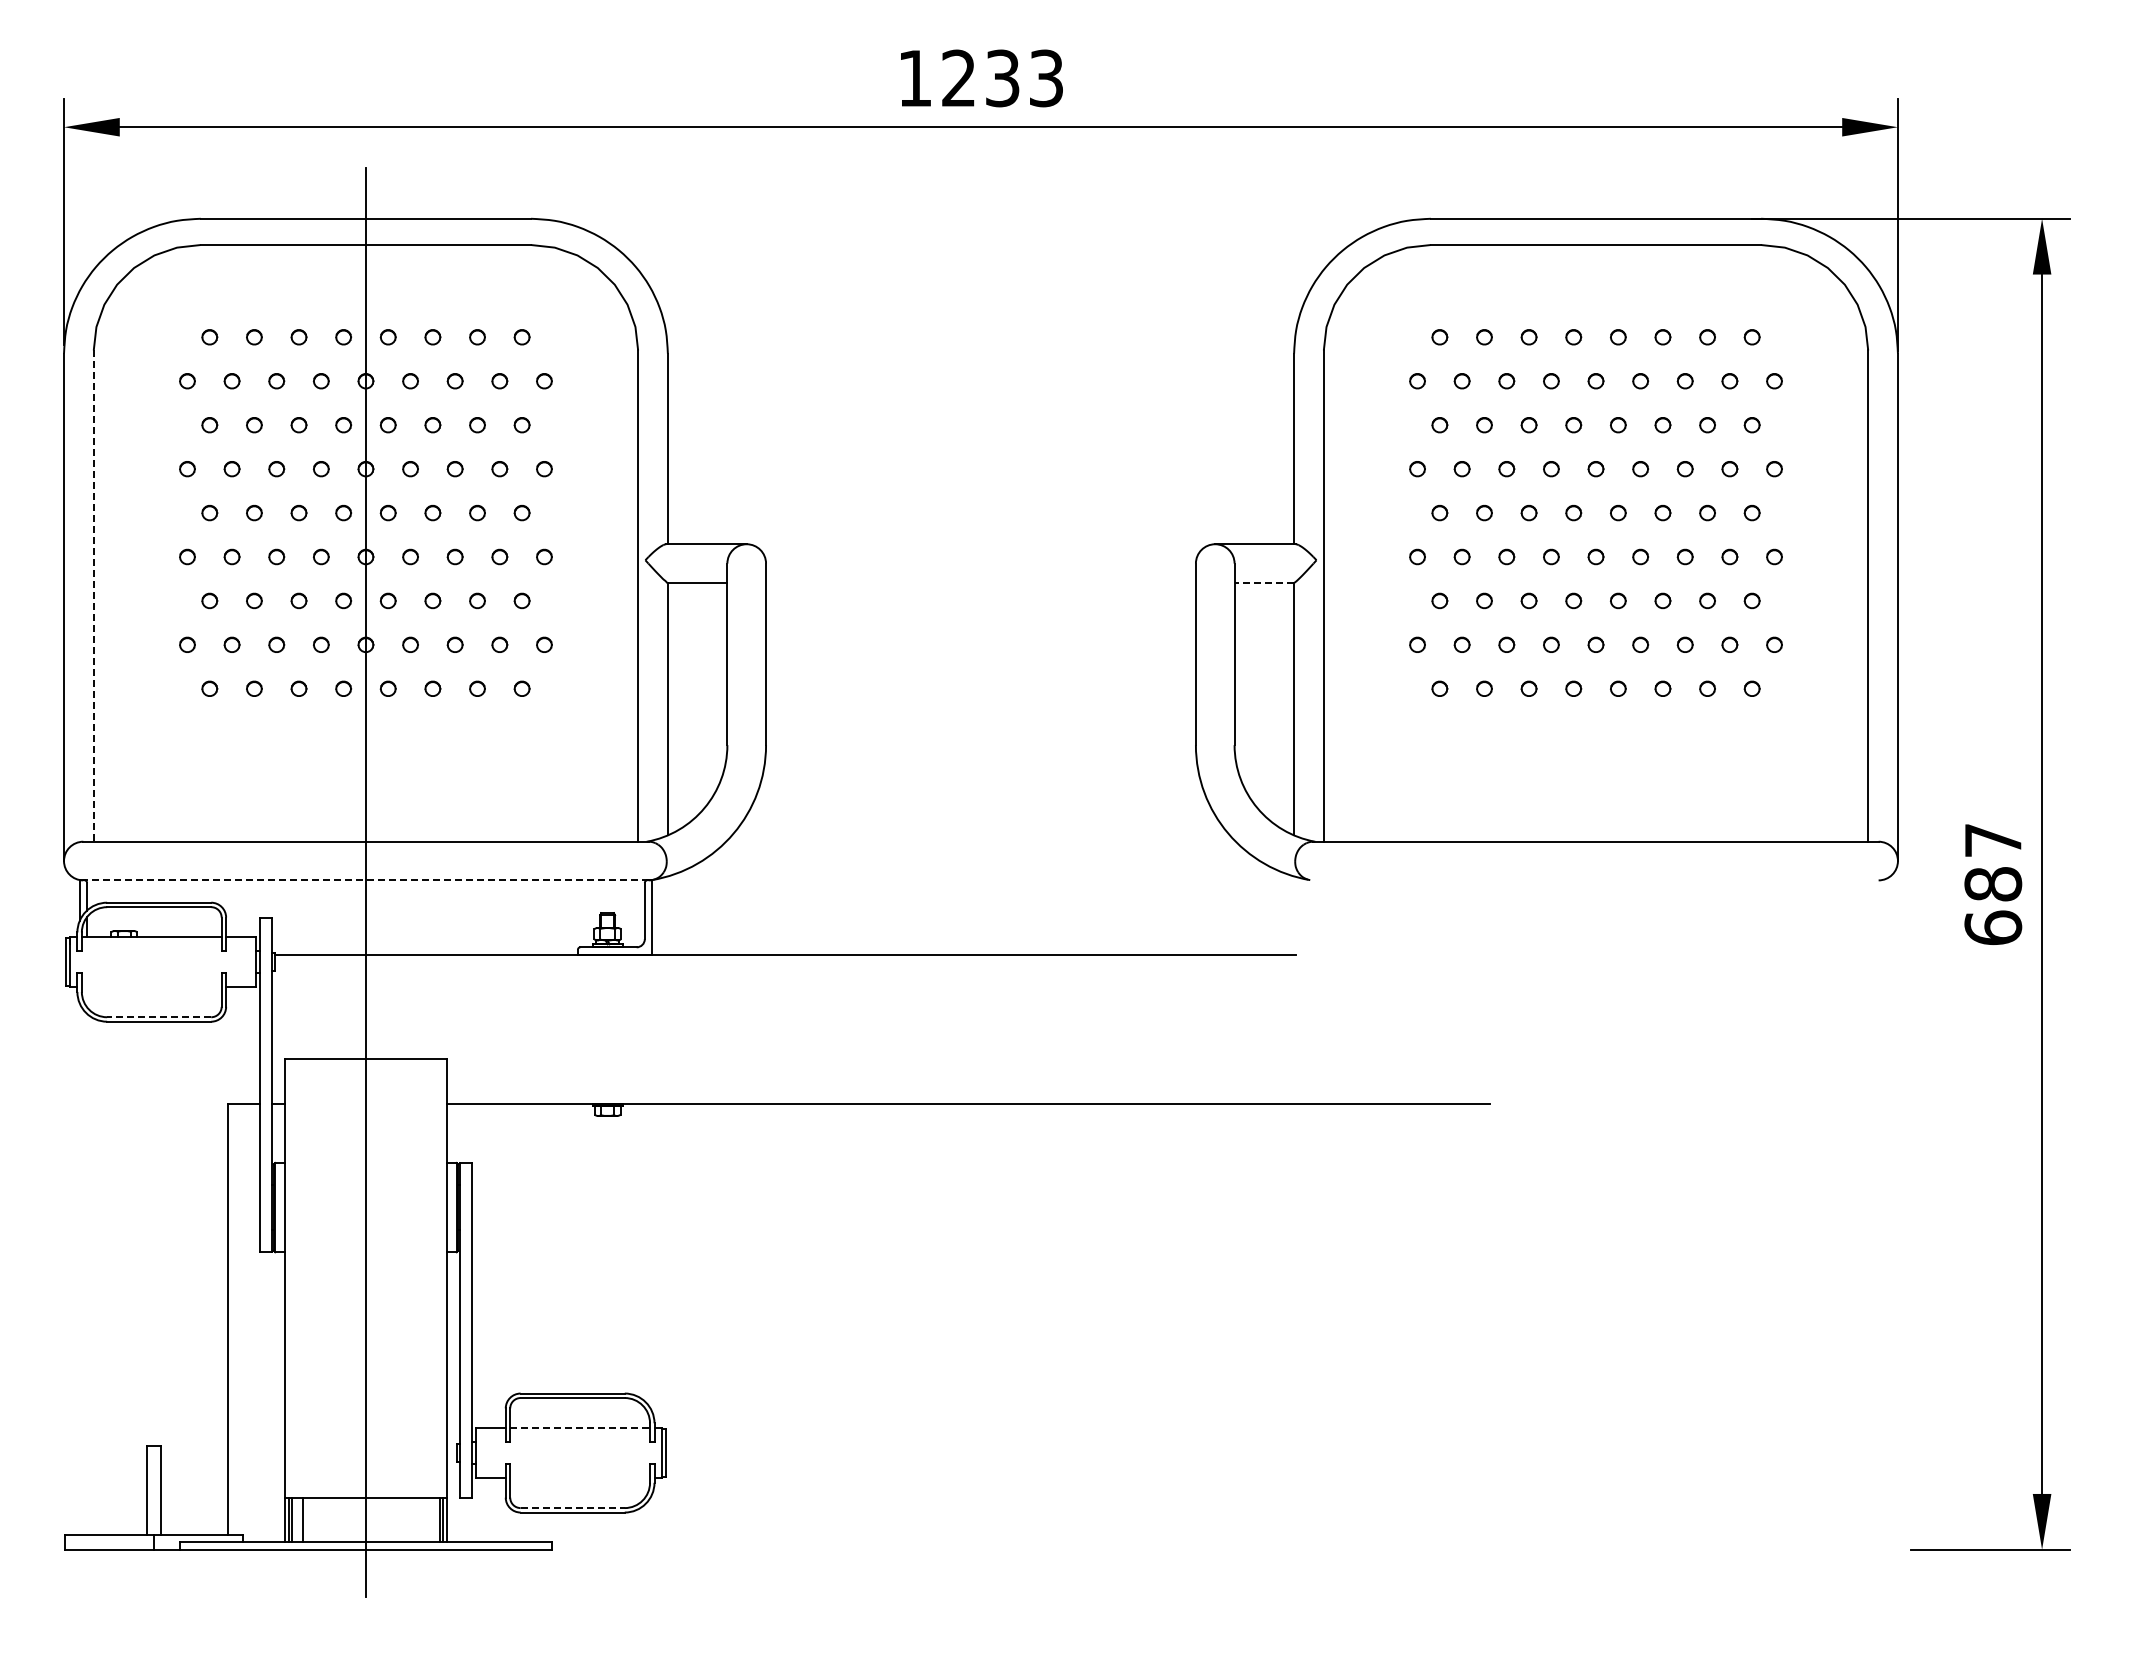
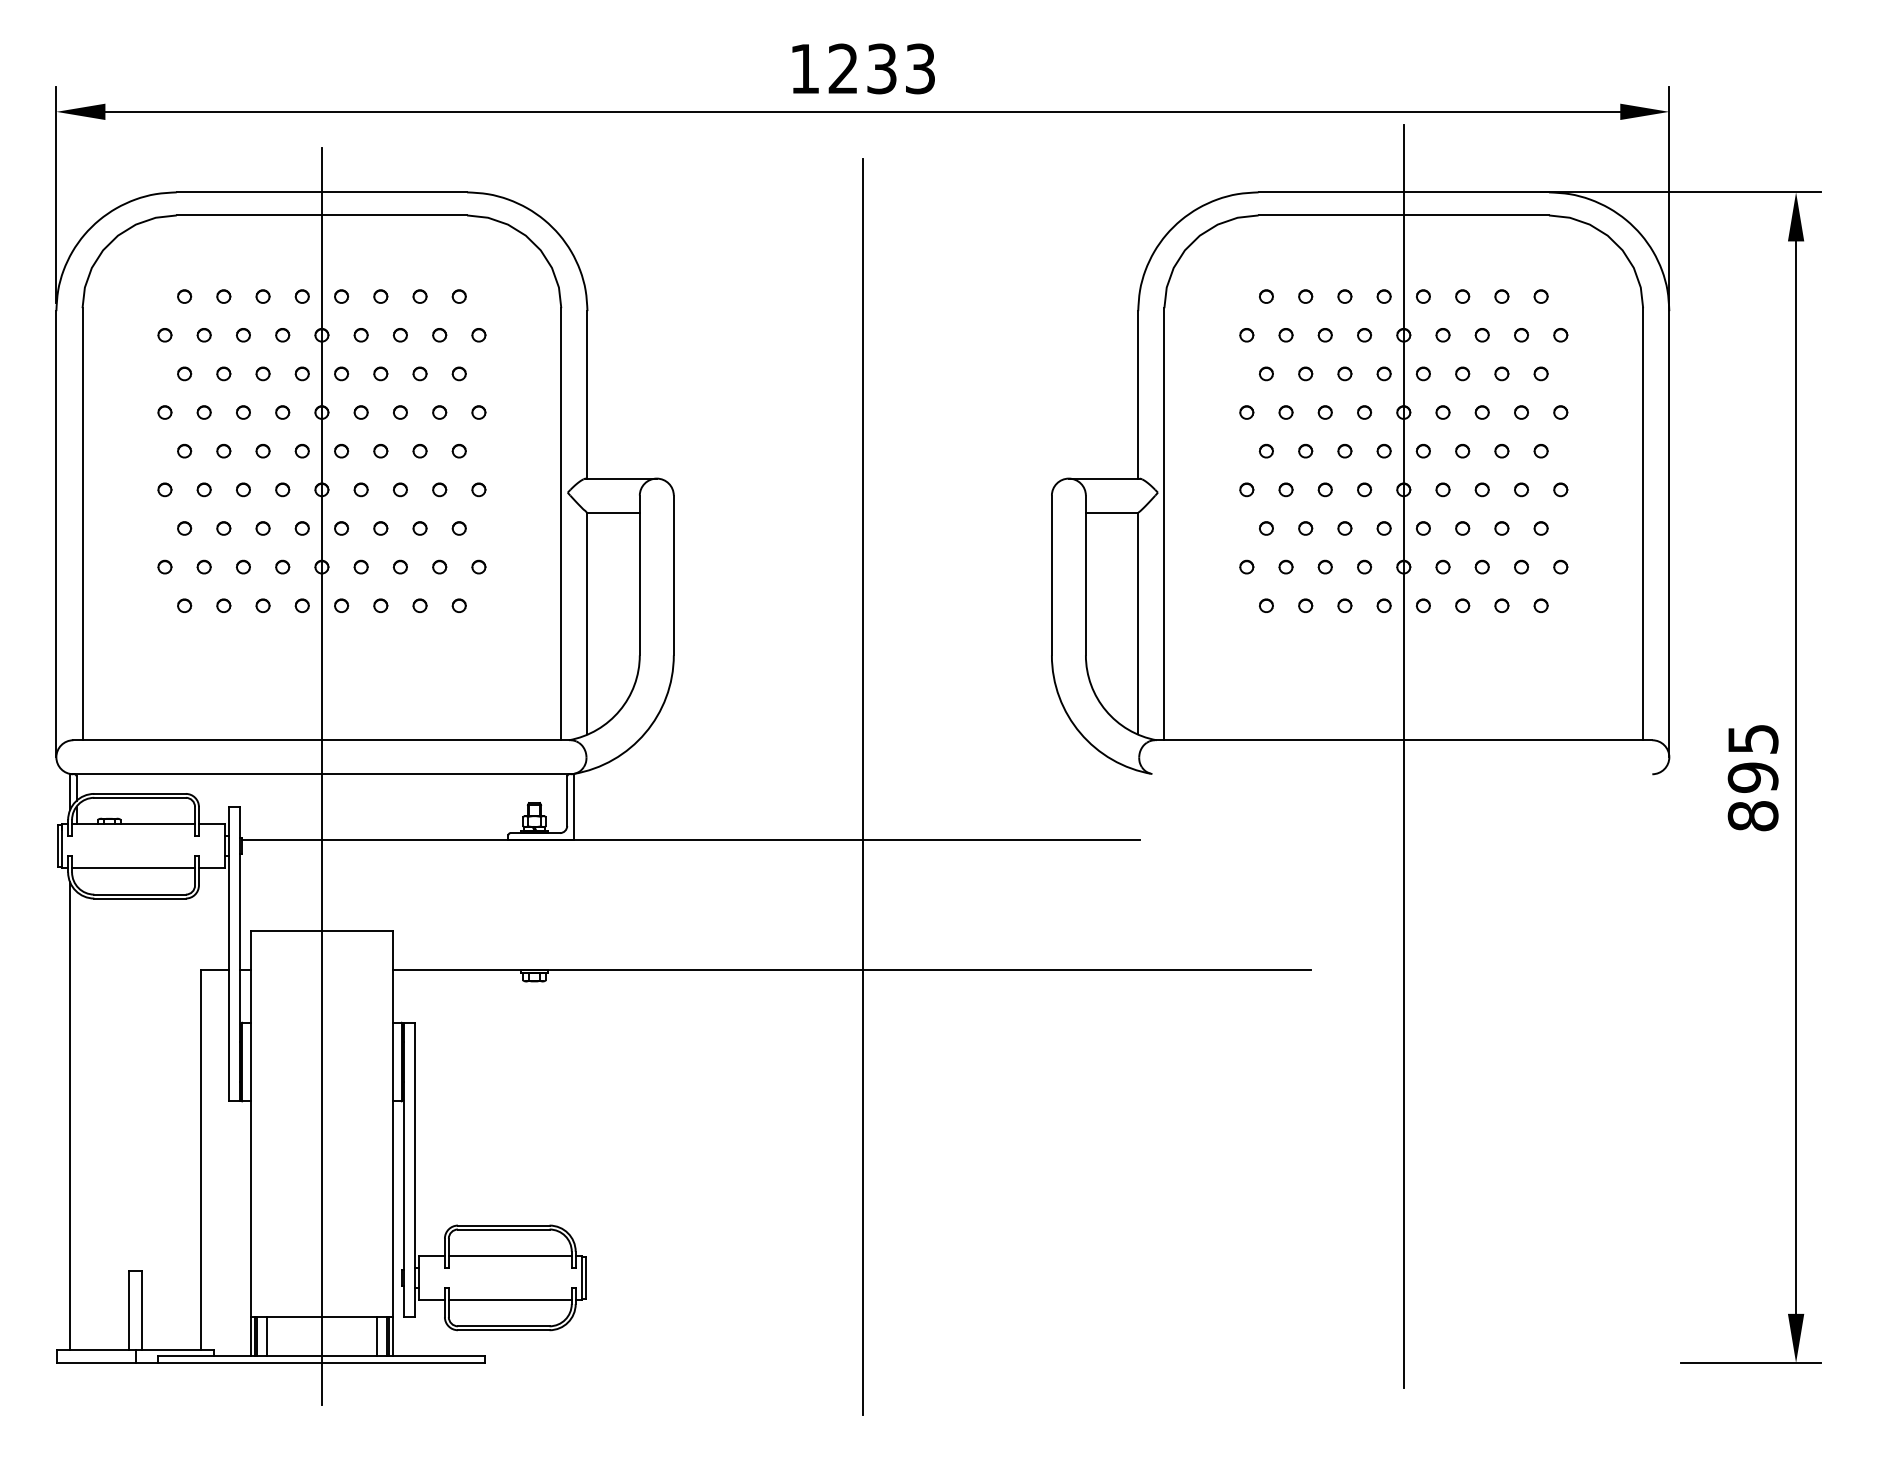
line: (1264, 582) -> (1112, 512), dashed -> solid
line: (93, 596) -> (82, 524), dashed -> solid
line: (1596, 860) -> (1404, 756), added
line: (365, 880) -> (321, 774), dashed -> solid
text: (1993, 884) -> (1753, 777), 687 -> 895
line: (980, 895) -> (862, 787), added
line: (151, 987) -> (133, 868), added
line: (158, 1017) -> (139, 894), dashed -> solid
line: (79, 1268) -> (69, 1115), added
line: (580, 1428) -> (510, 1256), dashed -> solid
line: (580, 1477) -> (510, 1299), added
line: (573, 1508) -> (504, 1326), dashed -> solid
line: (428, 1519) -> (376, 1336), added

